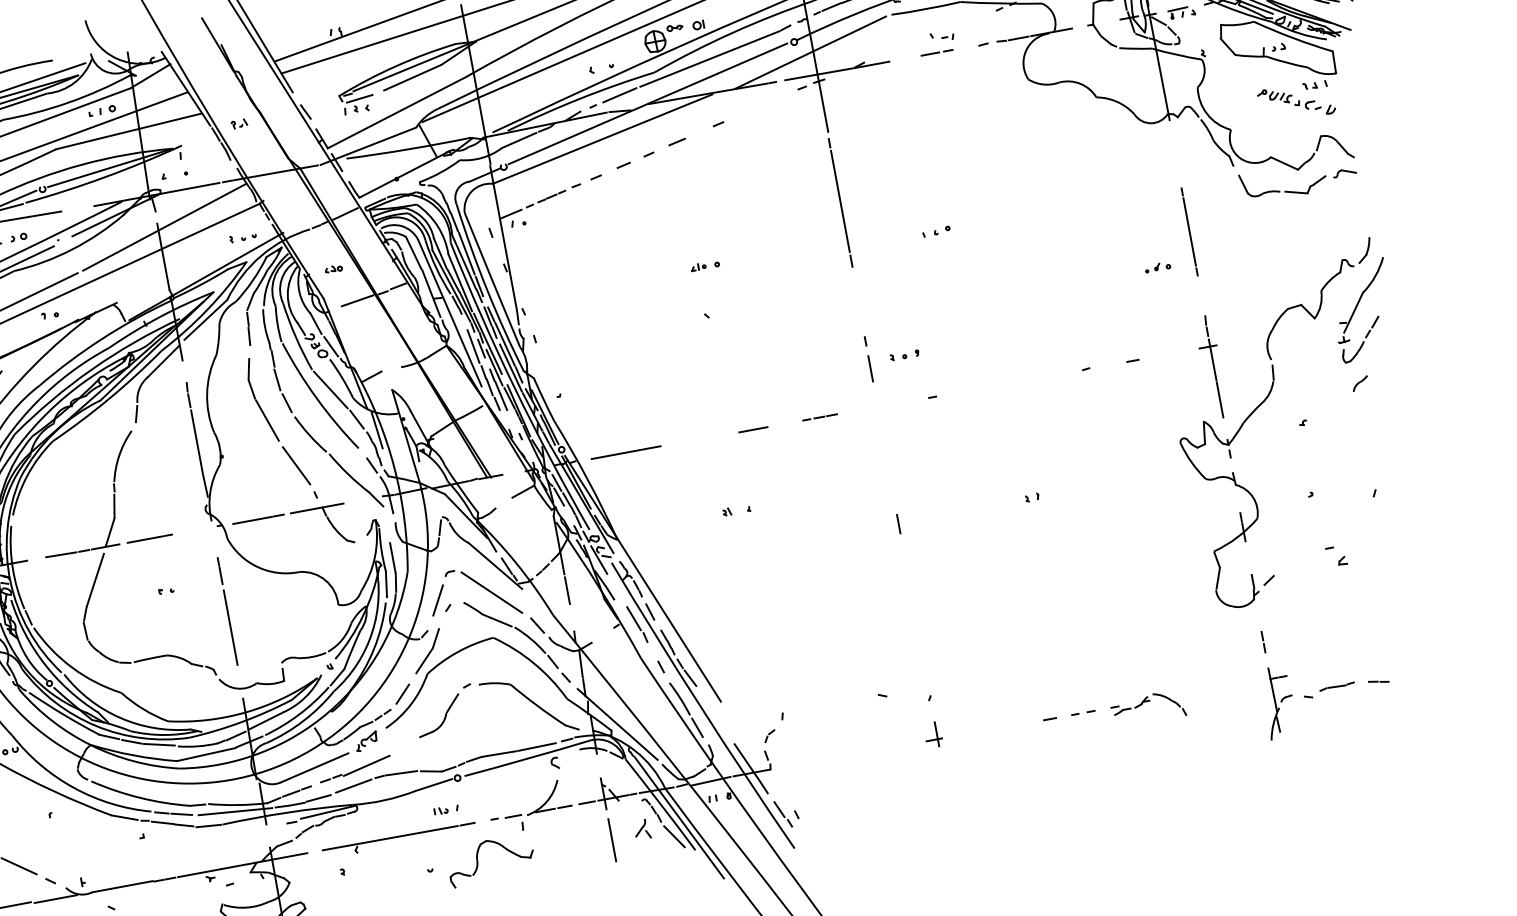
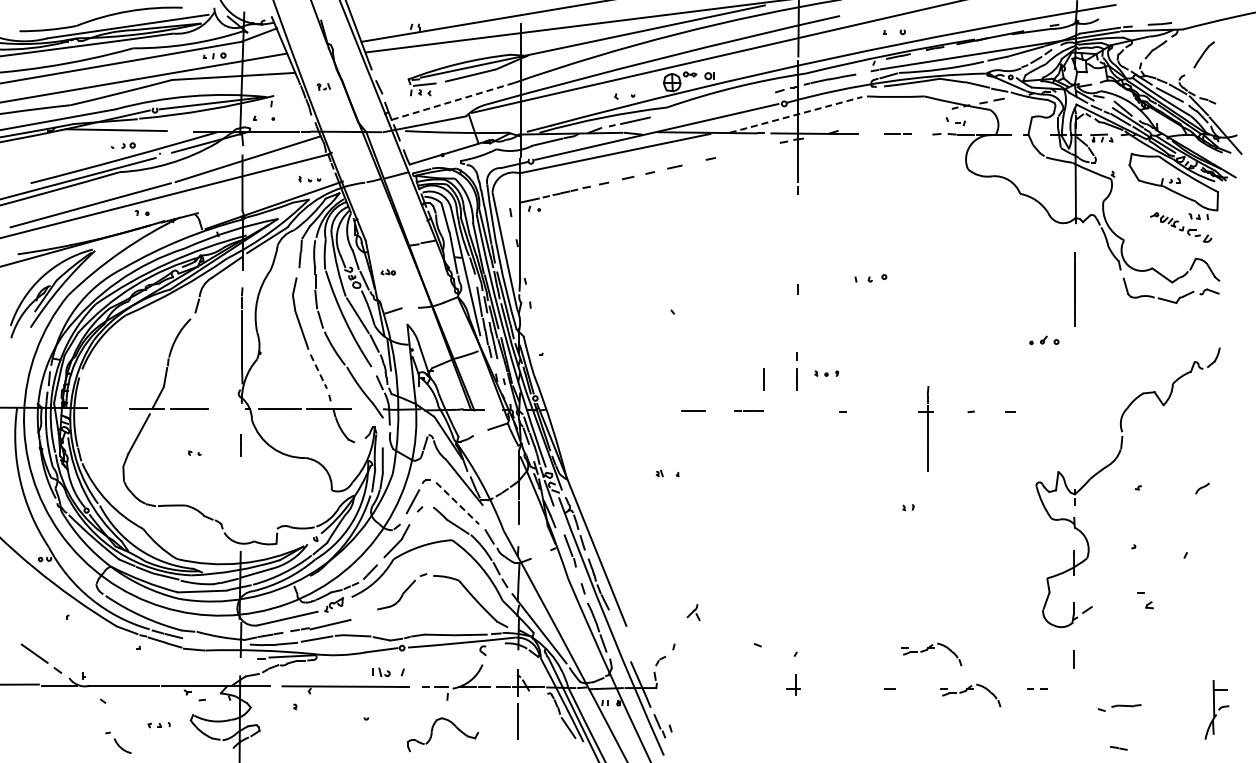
part: (941, 36) -> (955, 121), moved
line: (811, 52) -> (796, 114), solid -> dashed
line: (709, 58) -> (713, 104), removed
line: (396, 112) -> (452, 101), solid -> dashed
line: (840, 201) -> (797, 239), removed
part: (936, 231) -> (870, 278), size x1.4
line: (1188, 232) -> (1074, 289), moved
part: (704, 266) -> (678, 271), removed
part: (1157, 266) -> (1044, 339), size x1.4
part: (332, 269) -> (387, 272), moved
line: (357, 300) -> (392, 247), removed
part: (1362, 310) -> (1203, 405), removed
part: (1211, 366) -> (925, 428), moved
line: (830, 376) -> (763, 379), added
part: (1360, 383) -> (1202, 488), moved
line: (625, 451) -> (586, 409), removed
line: (296, 465) -> (318, 371), solid -> dashed
line: (898, 523) -> (796, 508), removed
line: (61, 554) -> (115, 408), removed
line: (491, 592) -> (457, 503), solid -> dashed
line: (230, 627) -> (241, 492), removed
part: (1092, 668) -> (931, 654), added
line: (1378, 680) -> (1118, 747), moved
part: (1278, 701) -> (1216, 709), moved
line: (1086, 711) -> (1040, 688), moved
part: (446, 809) -> (388, 671), size x1.6
line: (235, 811) -> (217, 641), removed
part: (642, 829) -> (693, 612), moved
part: (478, 862) -> (432, 734), moved

